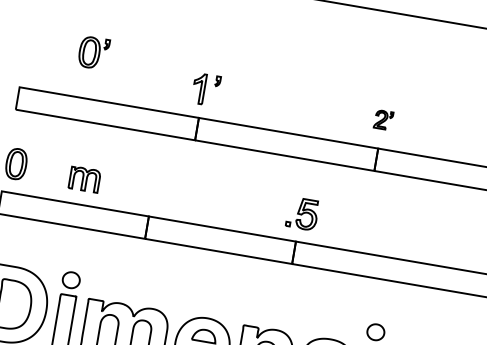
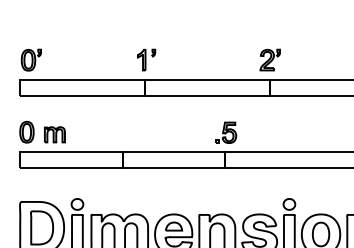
part: (92, 51) -> (30, 59), moved
part: (382, 119) -> (269, 59), size x1.67
part: (84, 179) -> (54, 134), moved

